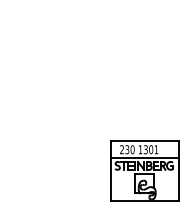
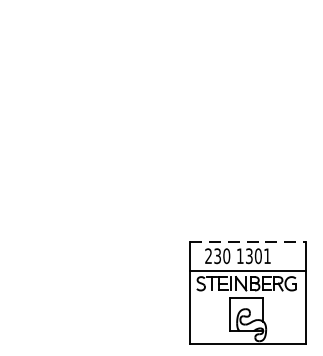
line: (145, 141) -> (248, 242), solid -> dashed

